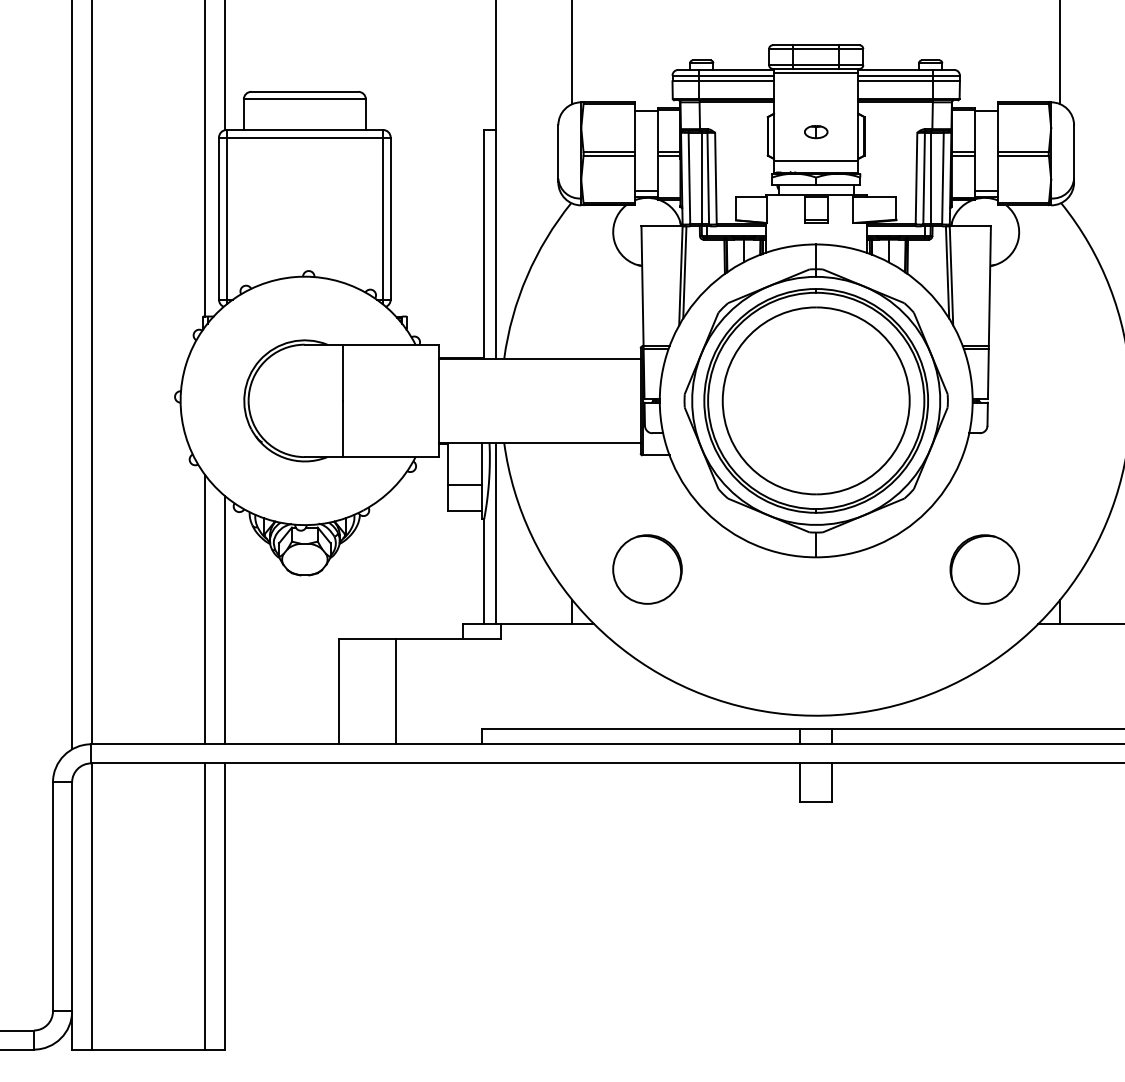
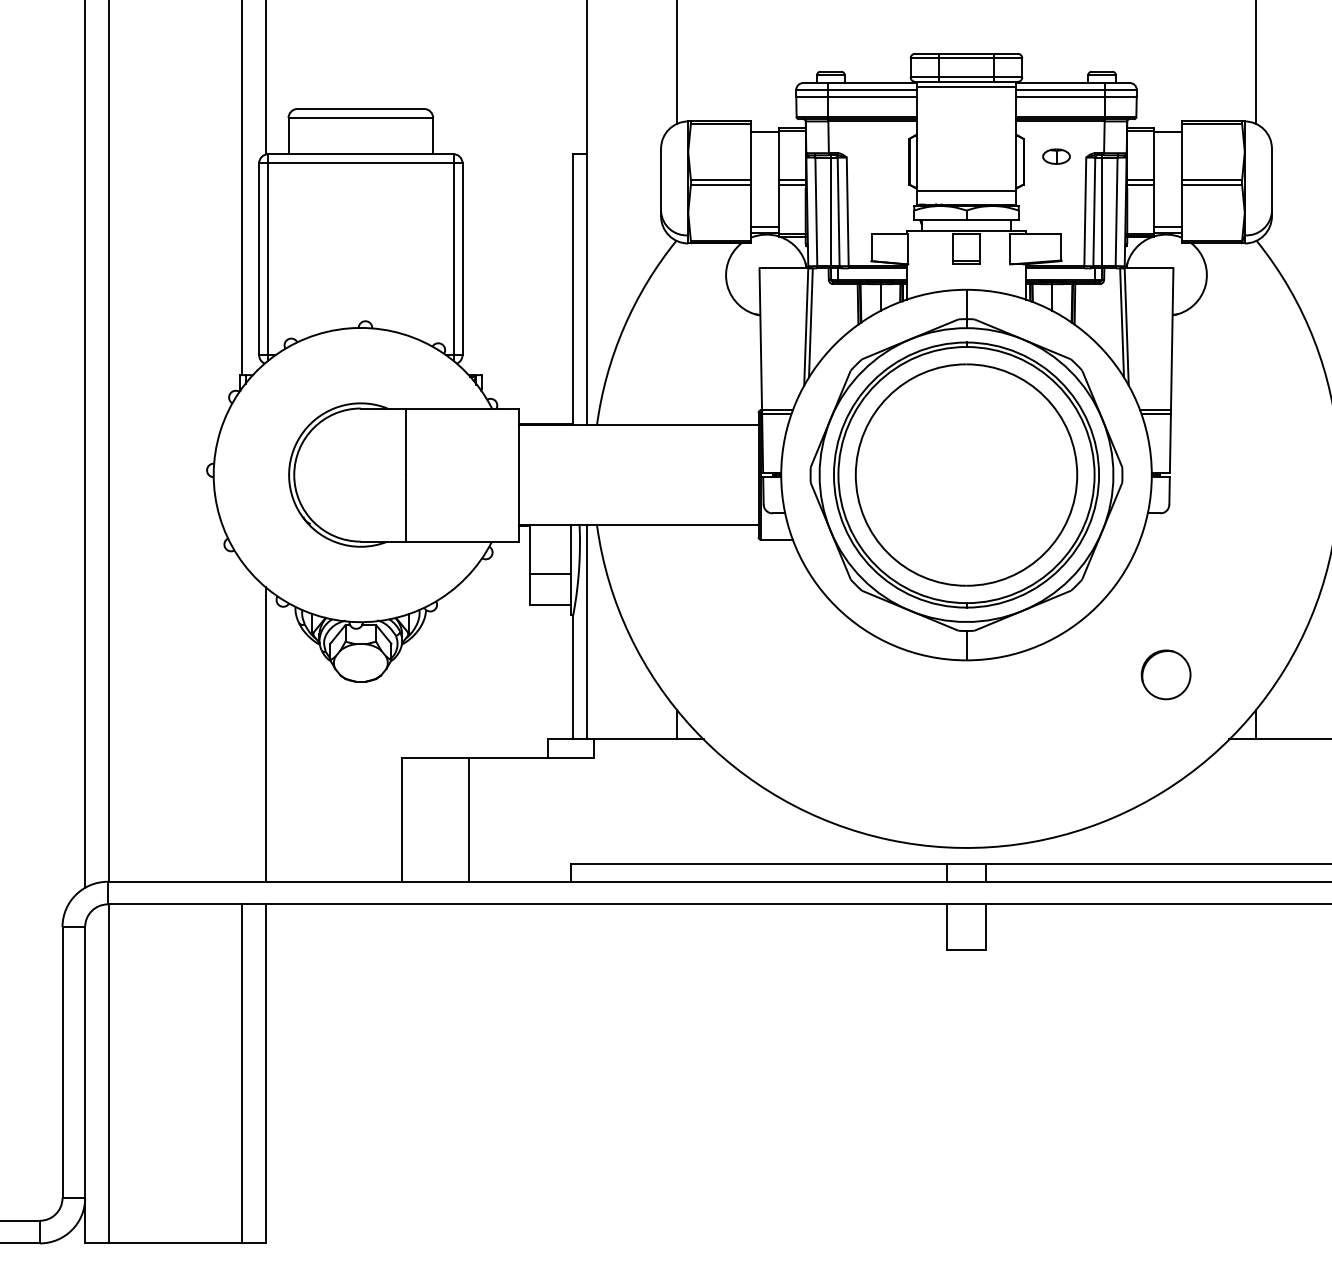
part: (816, 131) -> (1056, 156), moved
part: (647, 569) -> (766, 674), removed
part: (984, 569) -> (1165, 674), size x0.6
line: (204, 608) -> (242, 721), removed

